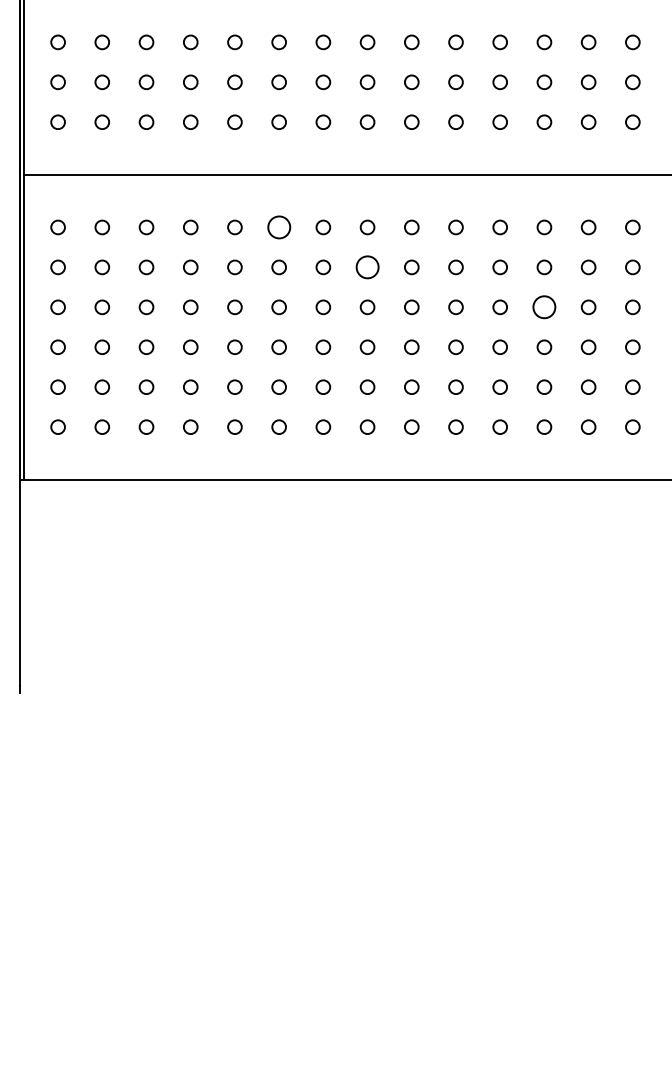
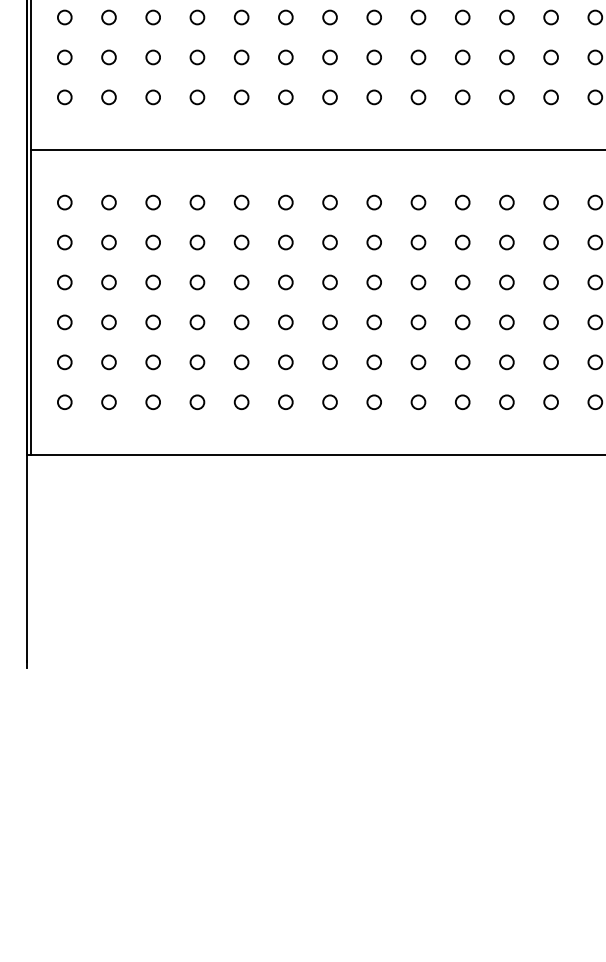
circle: (278, 227) -> (285, 202), size x0.62
circle: (367, 267) -> (374, 242), size x0.62
circle: (544, 307) -> (551, 282), size x0.62

